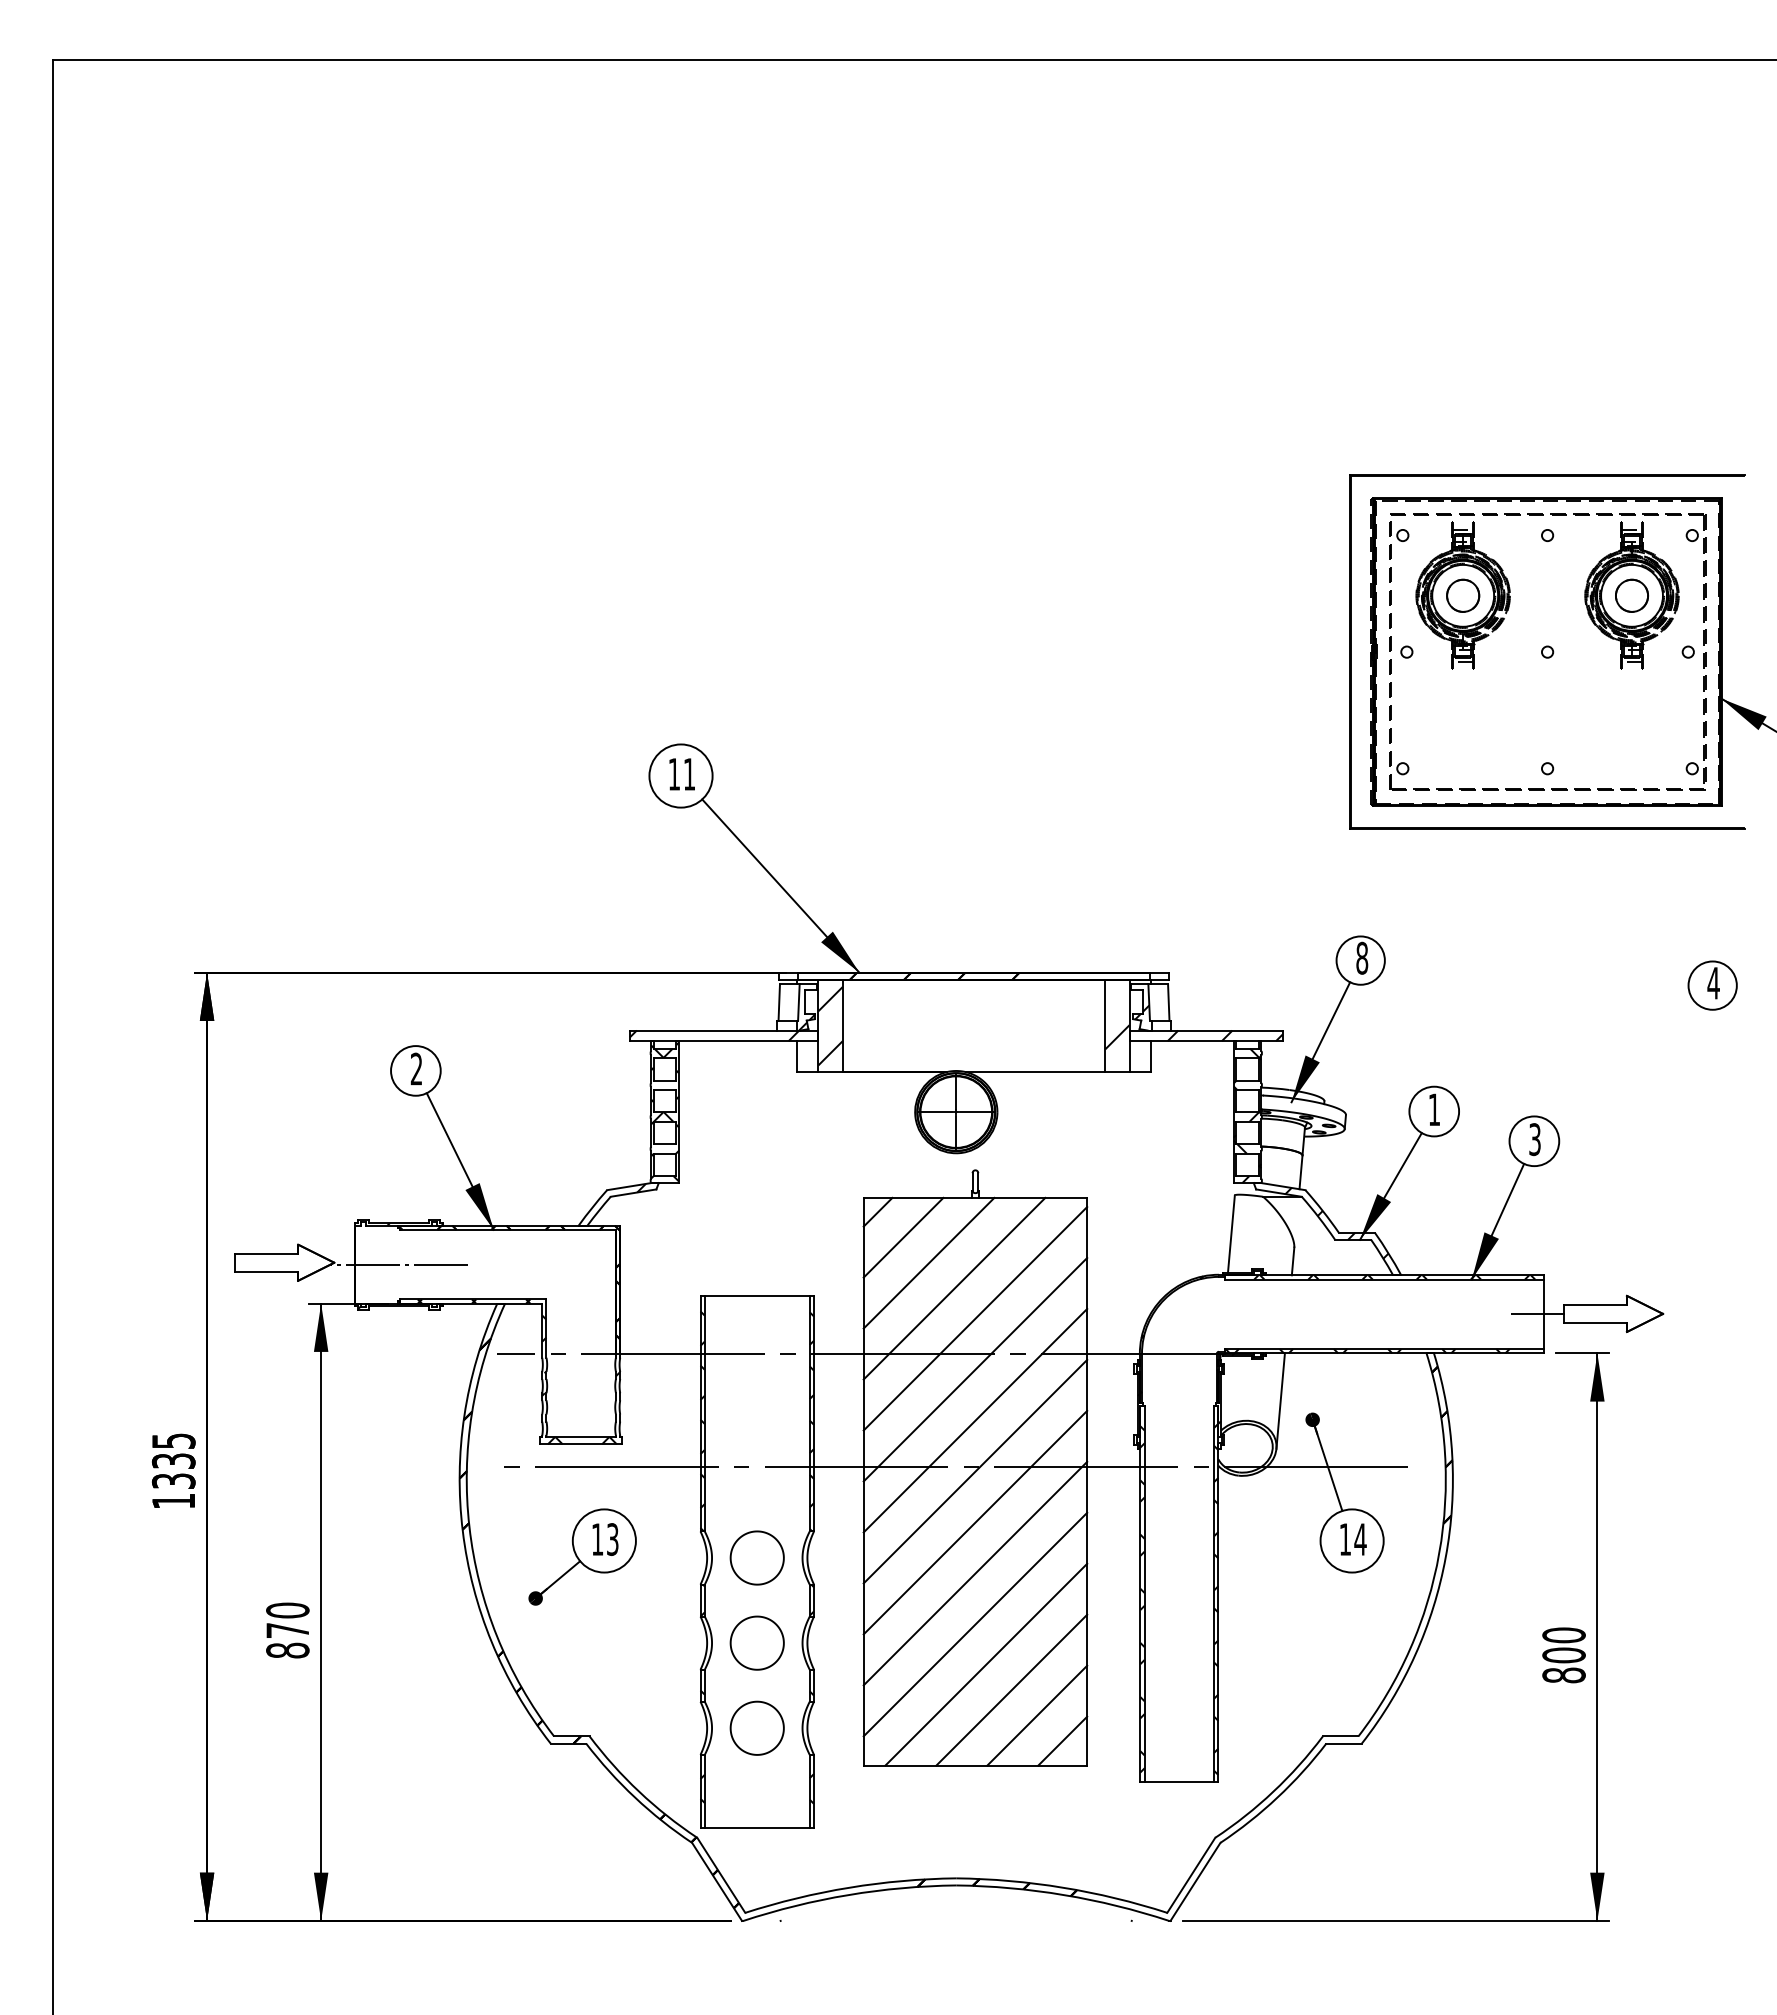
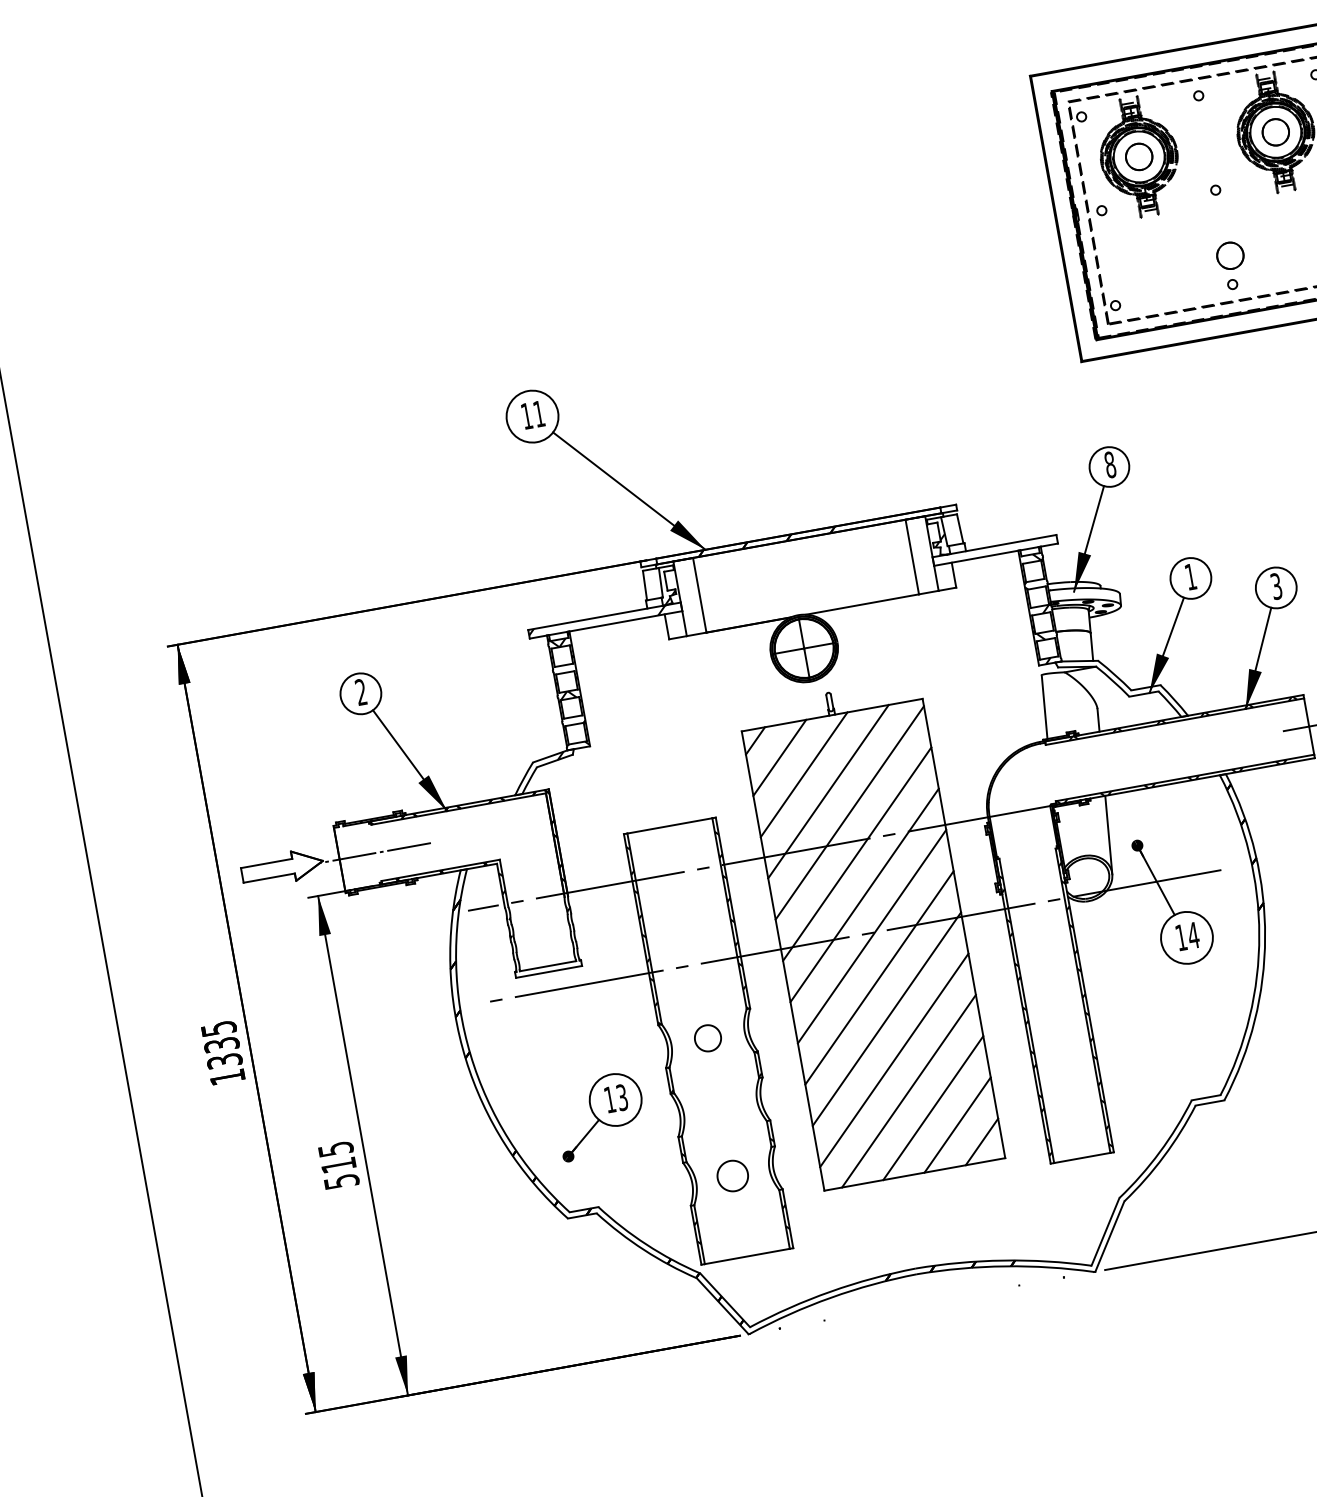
circle: (1550, 733) -> (1229, 255), added
hatch: (830, 1026) -> (689, 597), removed
hatch: (1224, 1035) -> (1010, 547), removed
hatch: (1117, 1037) -> (923, 564), removed
hatch: (1336, 1222) -> (1127, 682), removed
hatch: (581, 1440) -> (548, 968), removed
part: (582, 1556) -> (600, 1115), moved
part: (756, 1557) -> (707, 1037), size x0.6
text: (287, 1630) -> (338, 1165), 870 -> 515
part: (756, 1642) -> (719, 1106), removed
part: (756, 1727) -> (732, 1175), size x0.7

